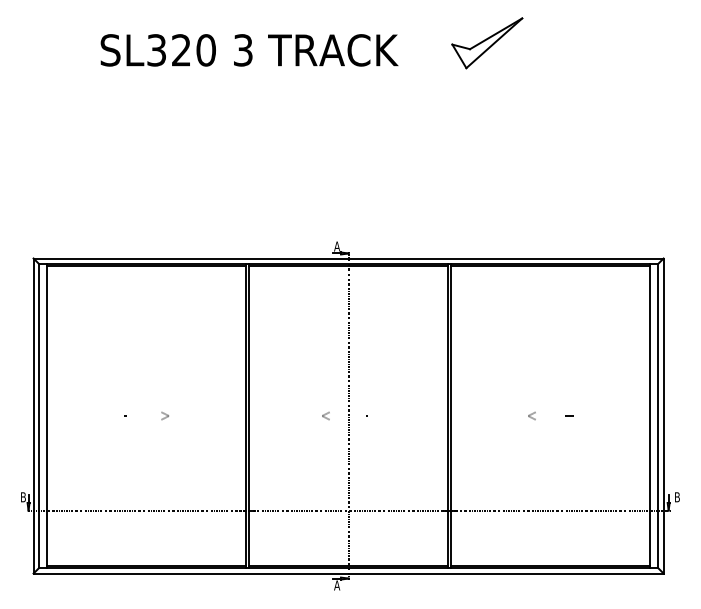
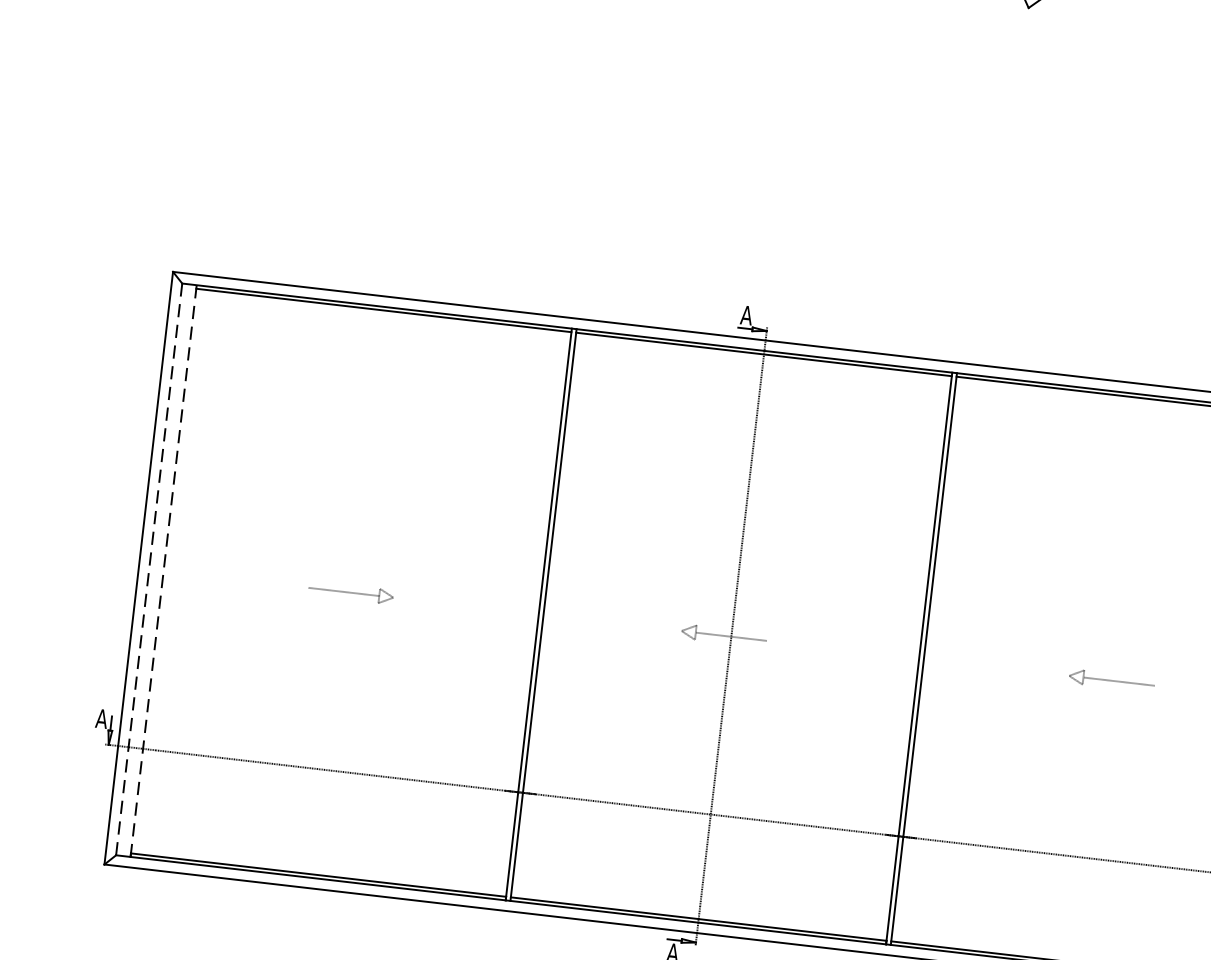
line: (39, 416) -> (149, 570), solid -> dashed
line: (46, 416) -> (162, 571), solid -> dashed
text: (23, 497) -> (102, 719), B -> A

